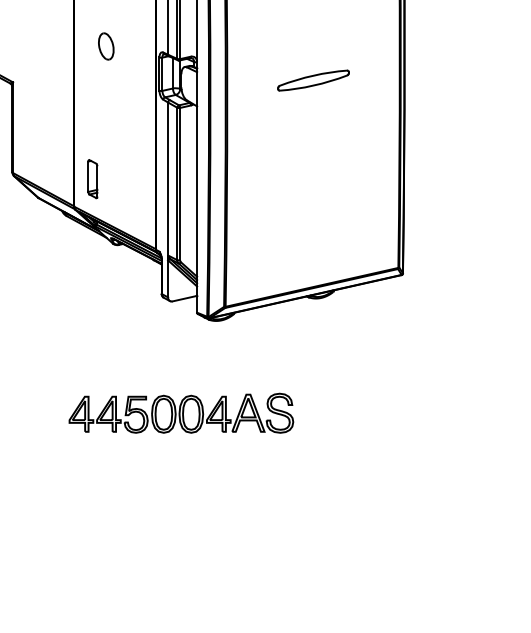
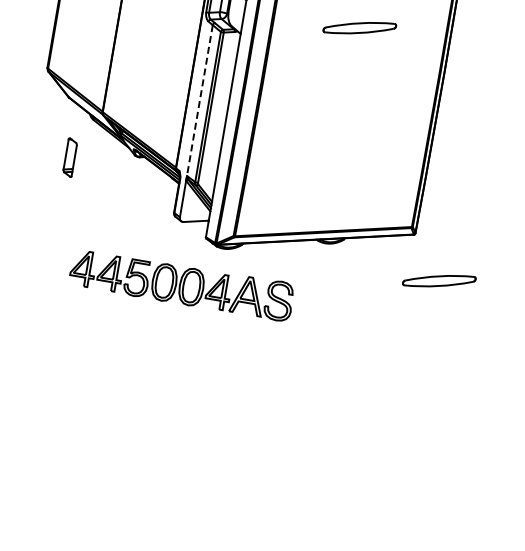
part: (92, 179) -> (69, 157), moved
line: (168, 179) -> (200, 101), solid -> dashed
part: (434, 316) -> (439, 281), added
part: (181, 412) -> (182, 283), moved

